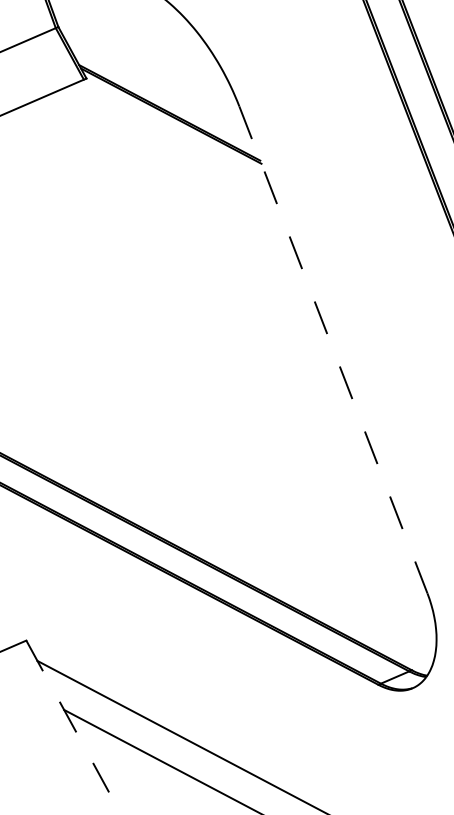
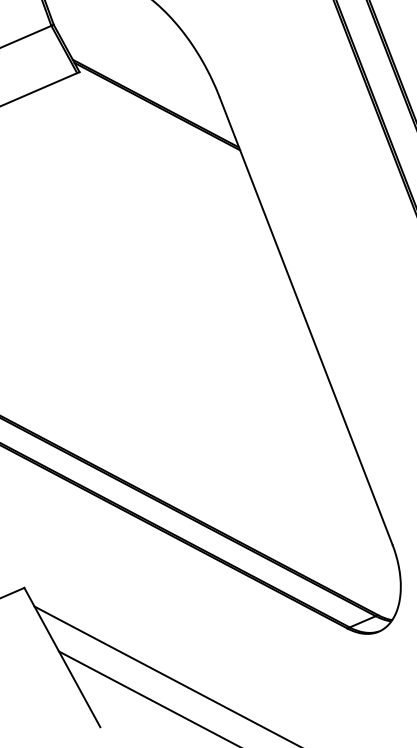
line: (333, 350) -> (306, 321), dashed -> solid
line: (67, 717) -> (62, 658), dashed -> solid

